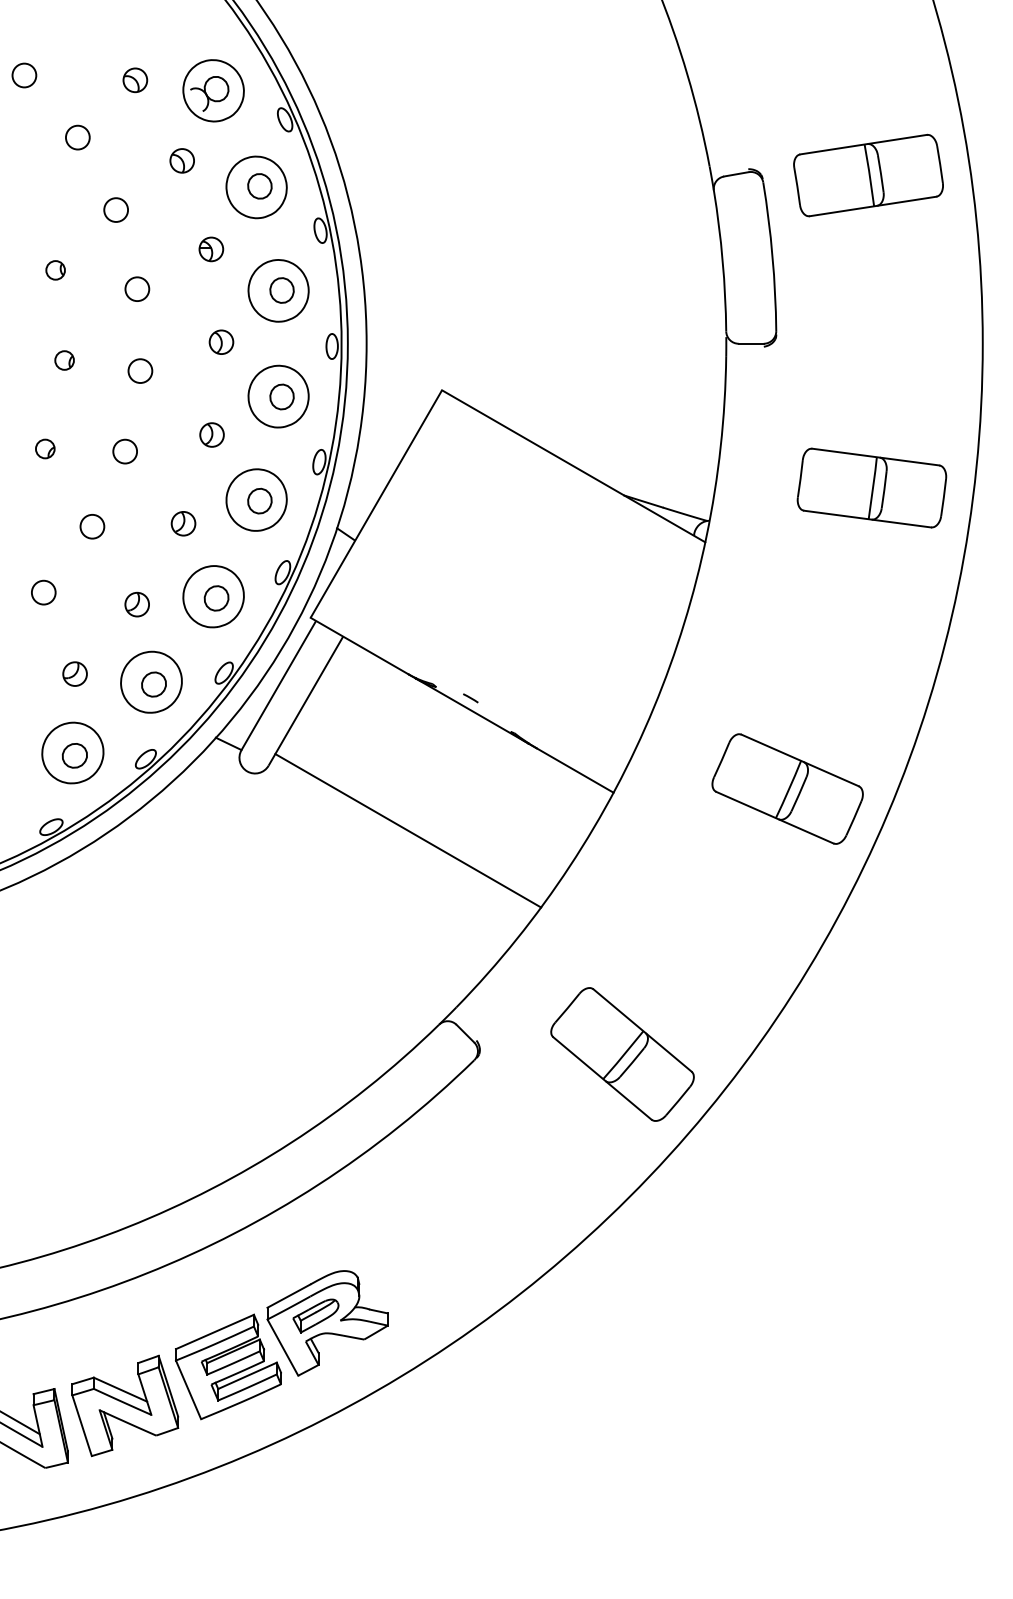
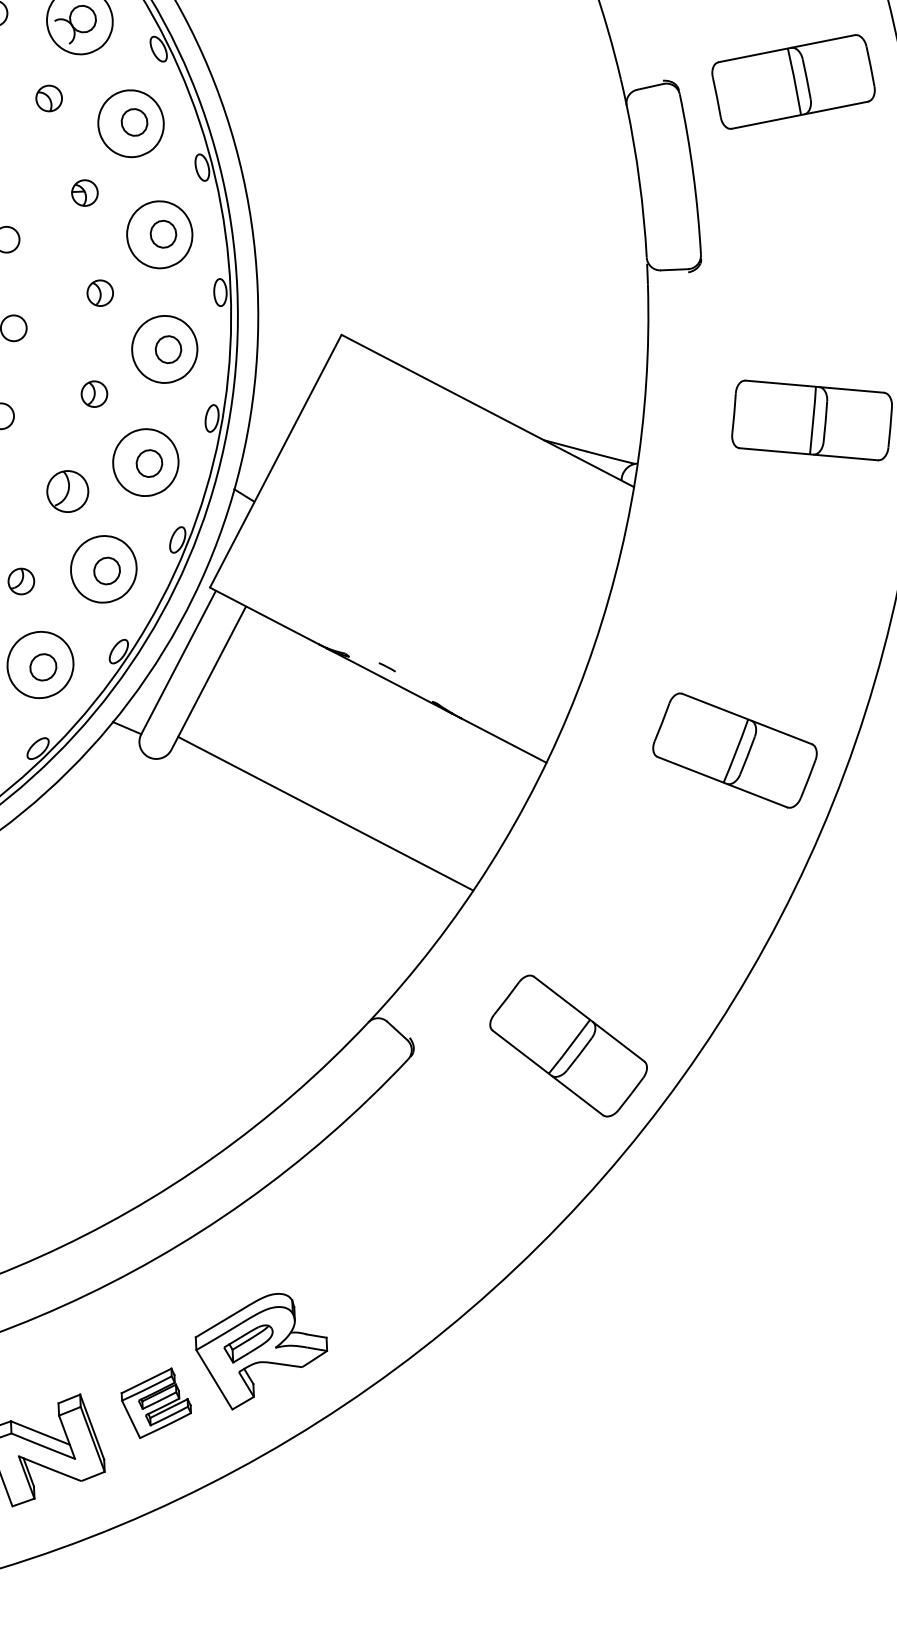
part: (183, 523) -> (67, 491), size x1.6
part: (228, 1366) -> (156, 1402), size x0.6

